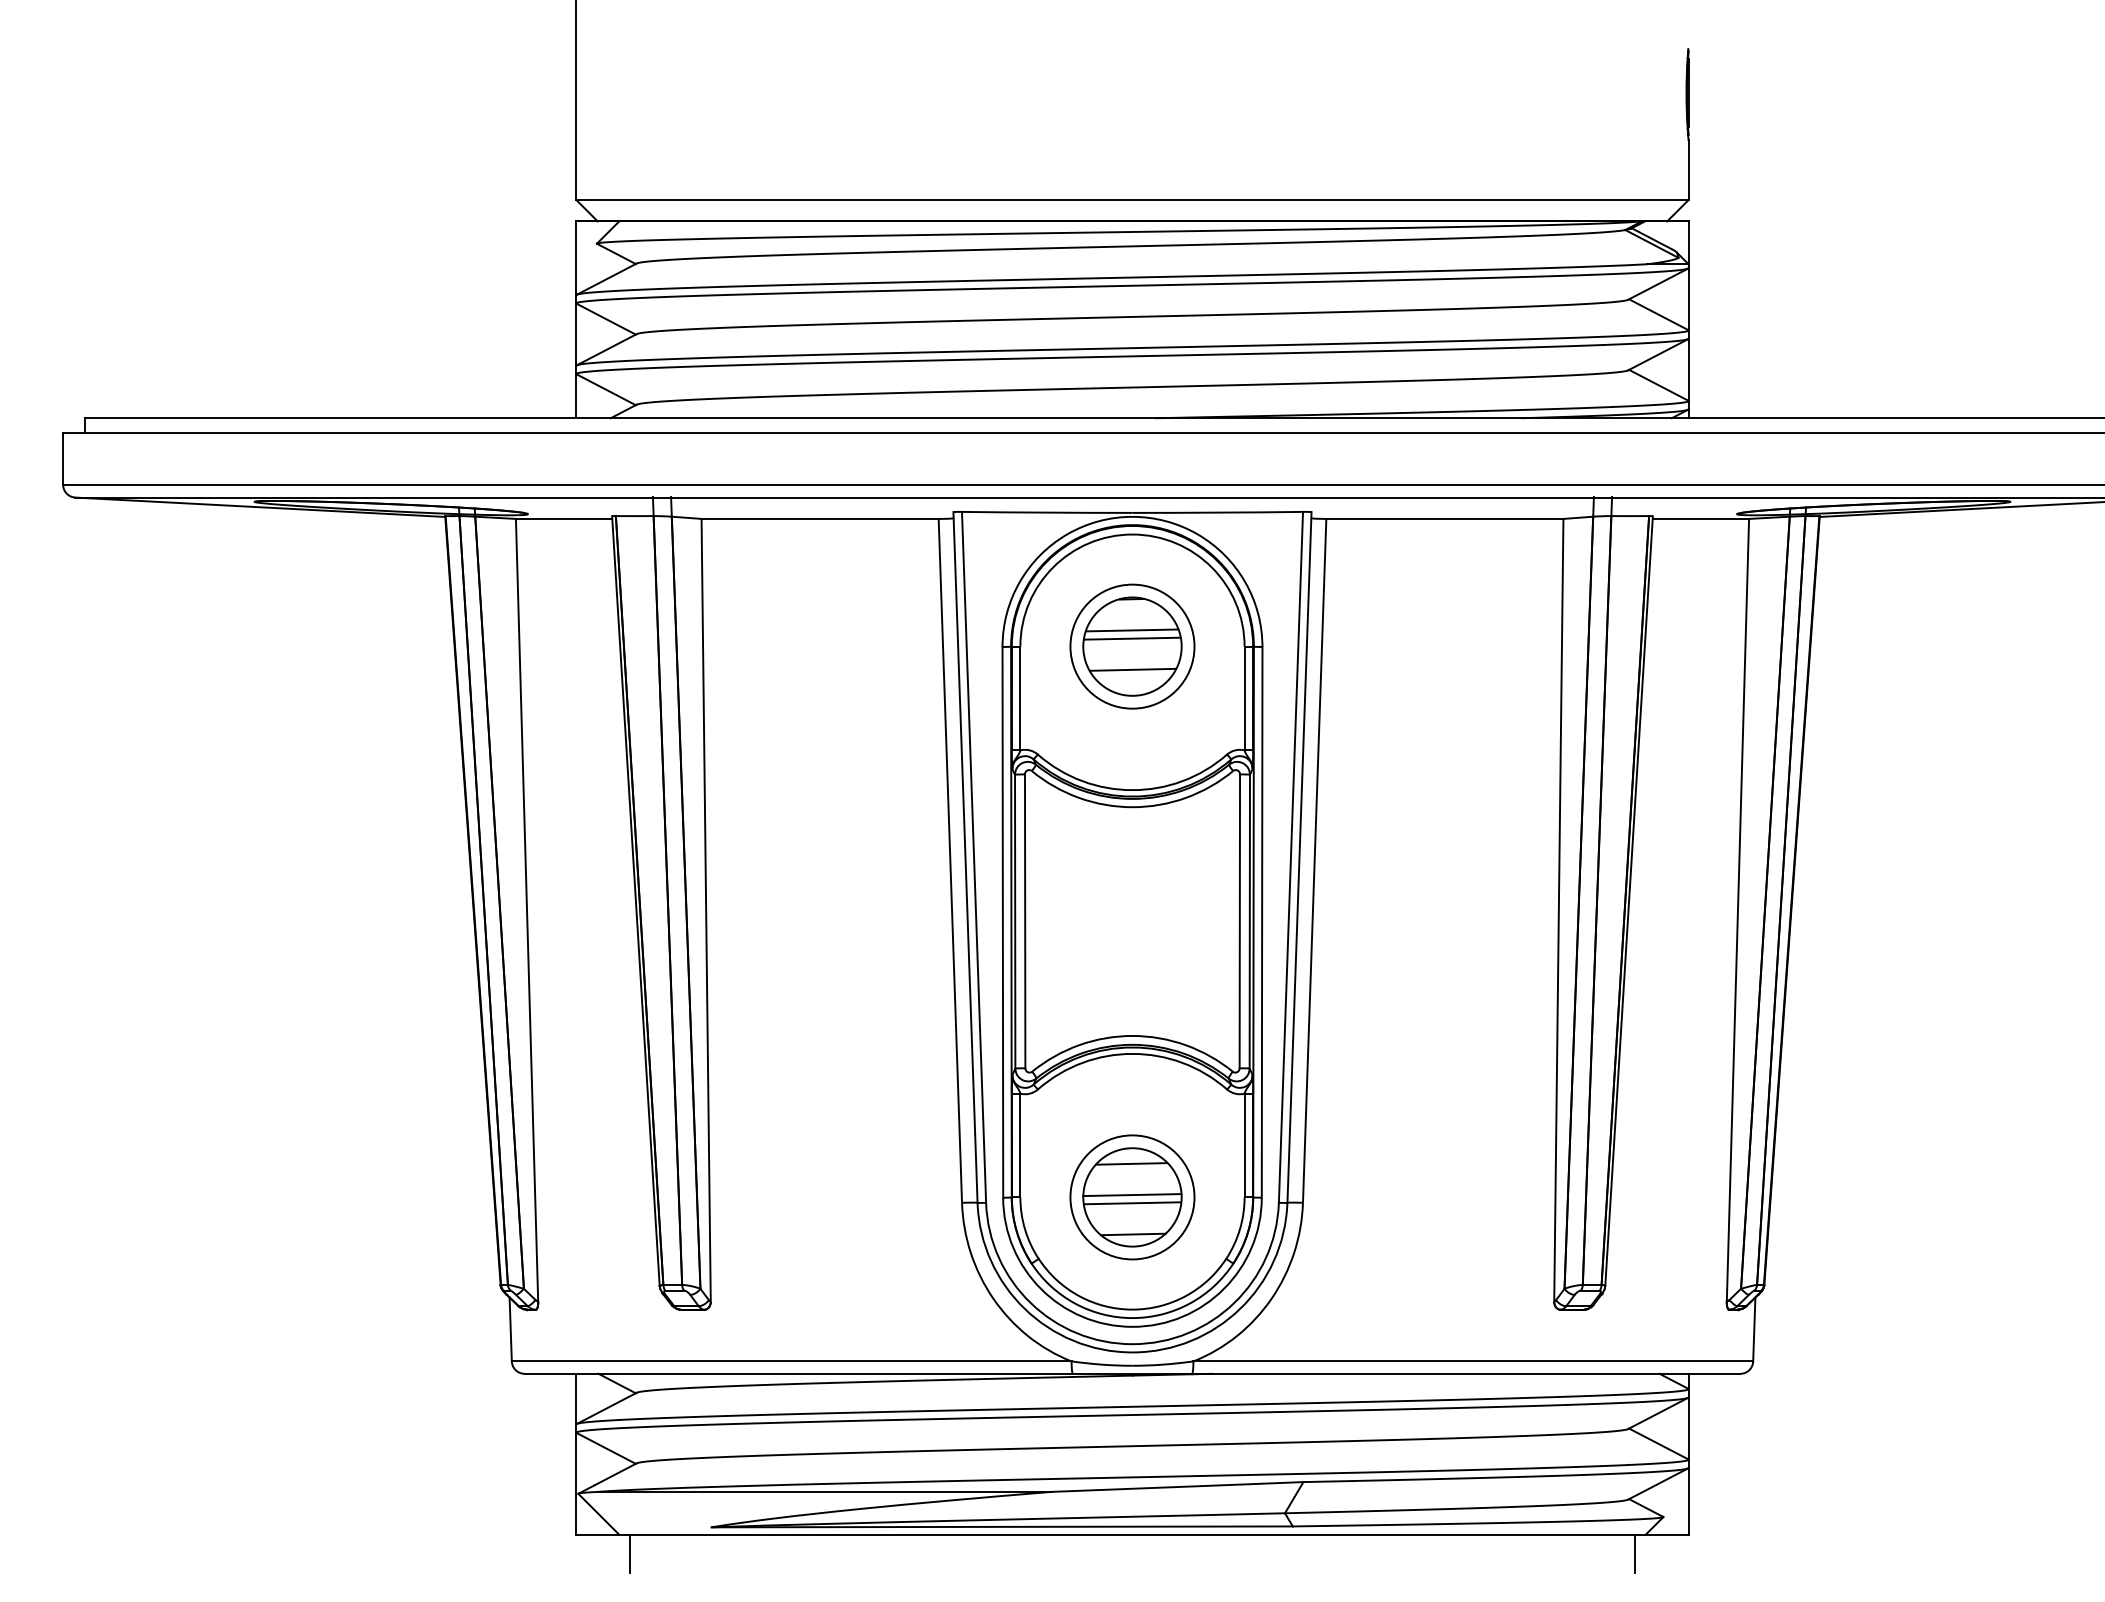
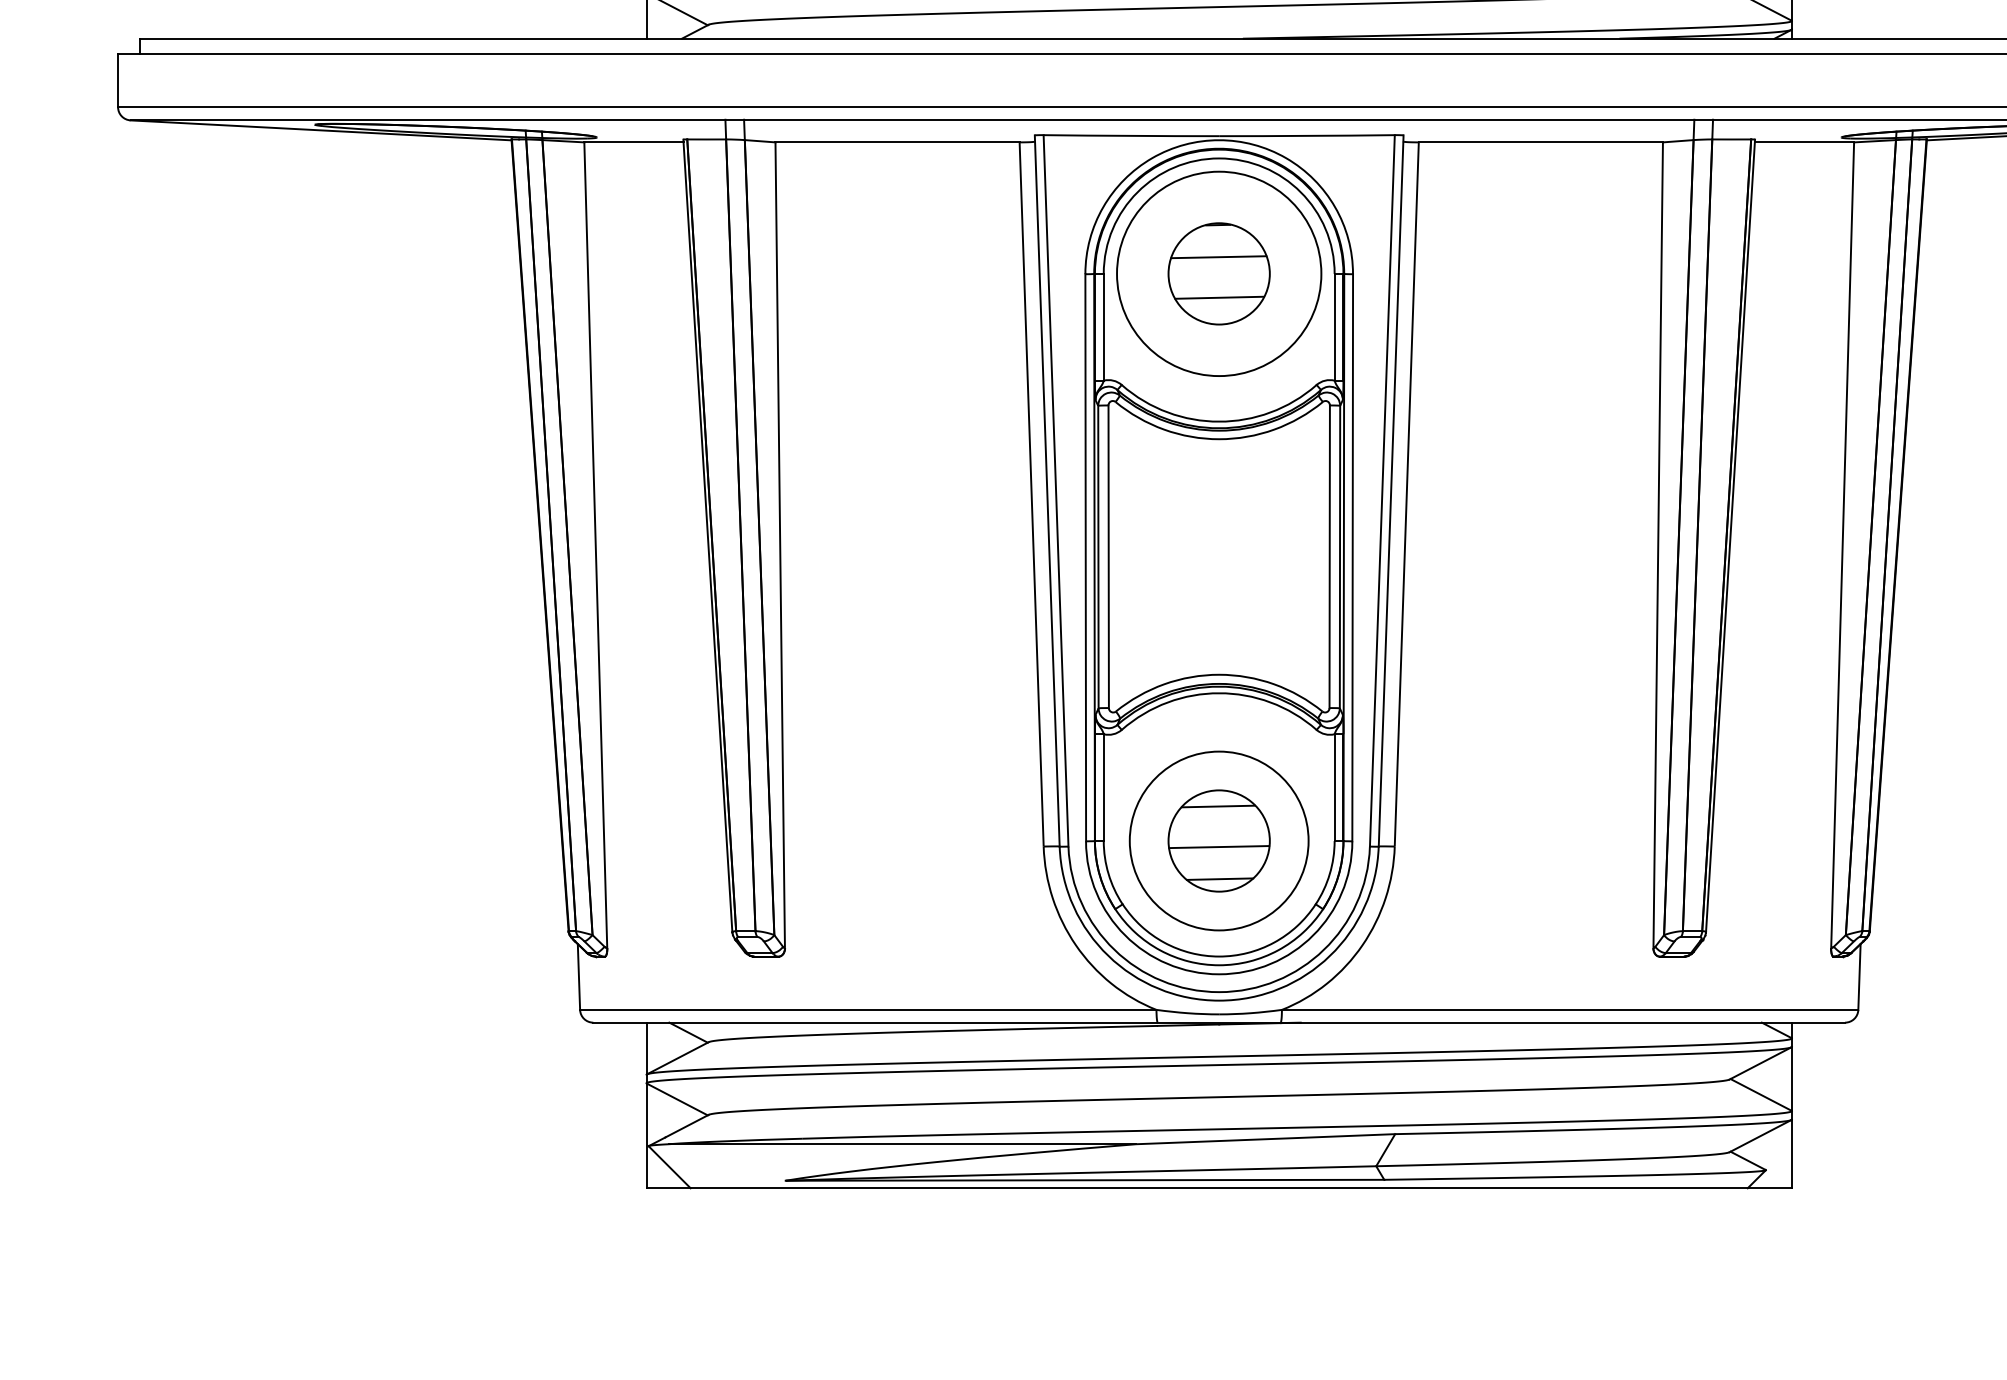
line: (1132, 638) -> (1219, 265), removed
circle: (1132, 646) -> (1219, 273), size x1.6
line: (1132, 1195) -> (1219, 839), removed
circle: (1132, 1197) -> (1219, 841), size x1.4
line: (629, 1553) -> (701, 1207), removed
line: (1635, 1553) -> (1737, 1207), removed

